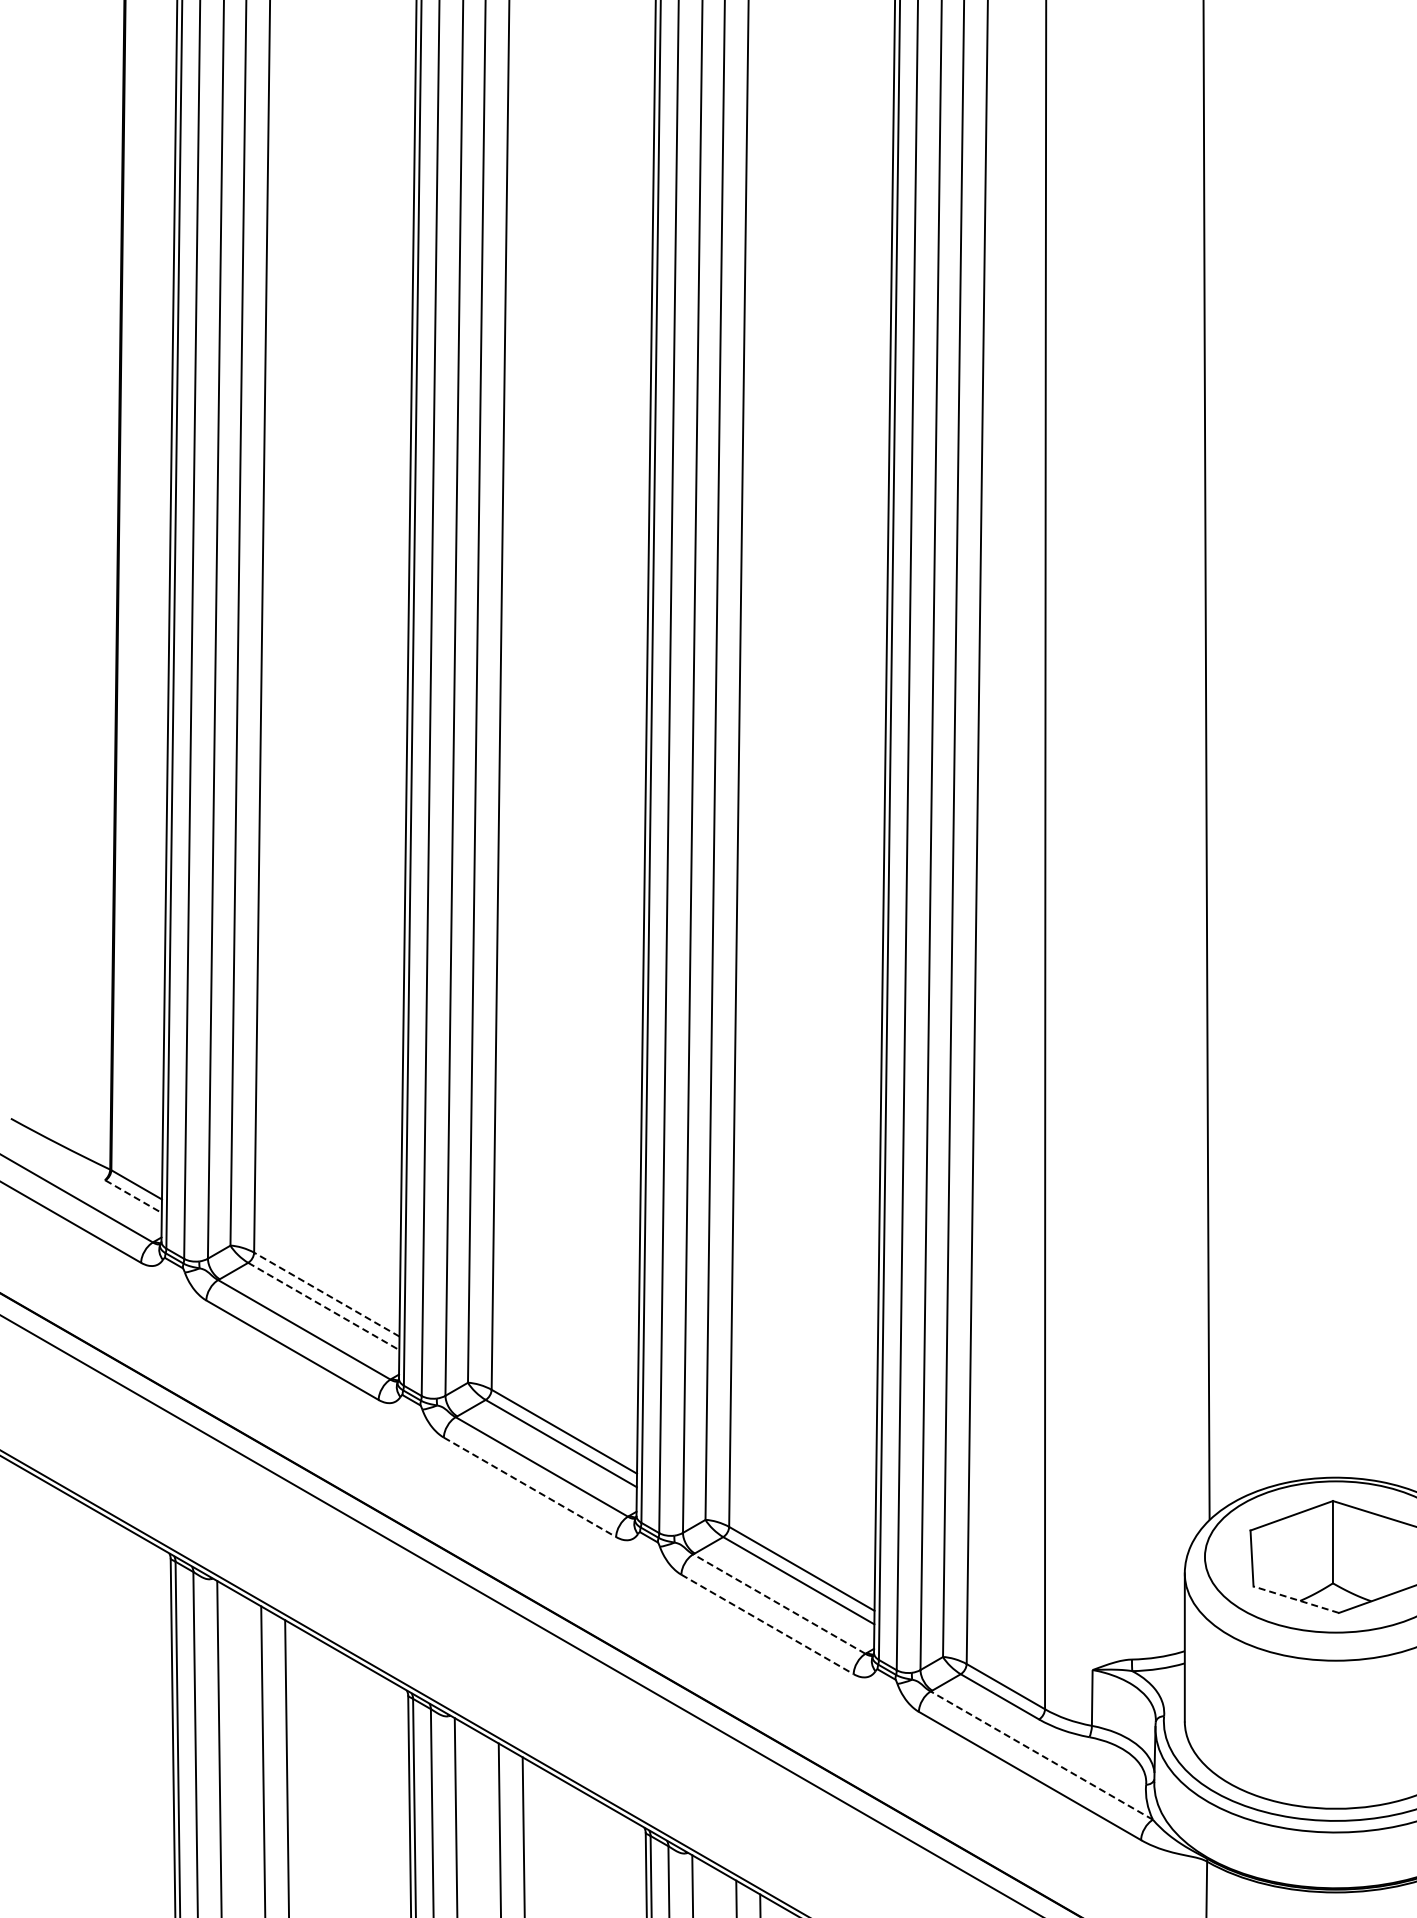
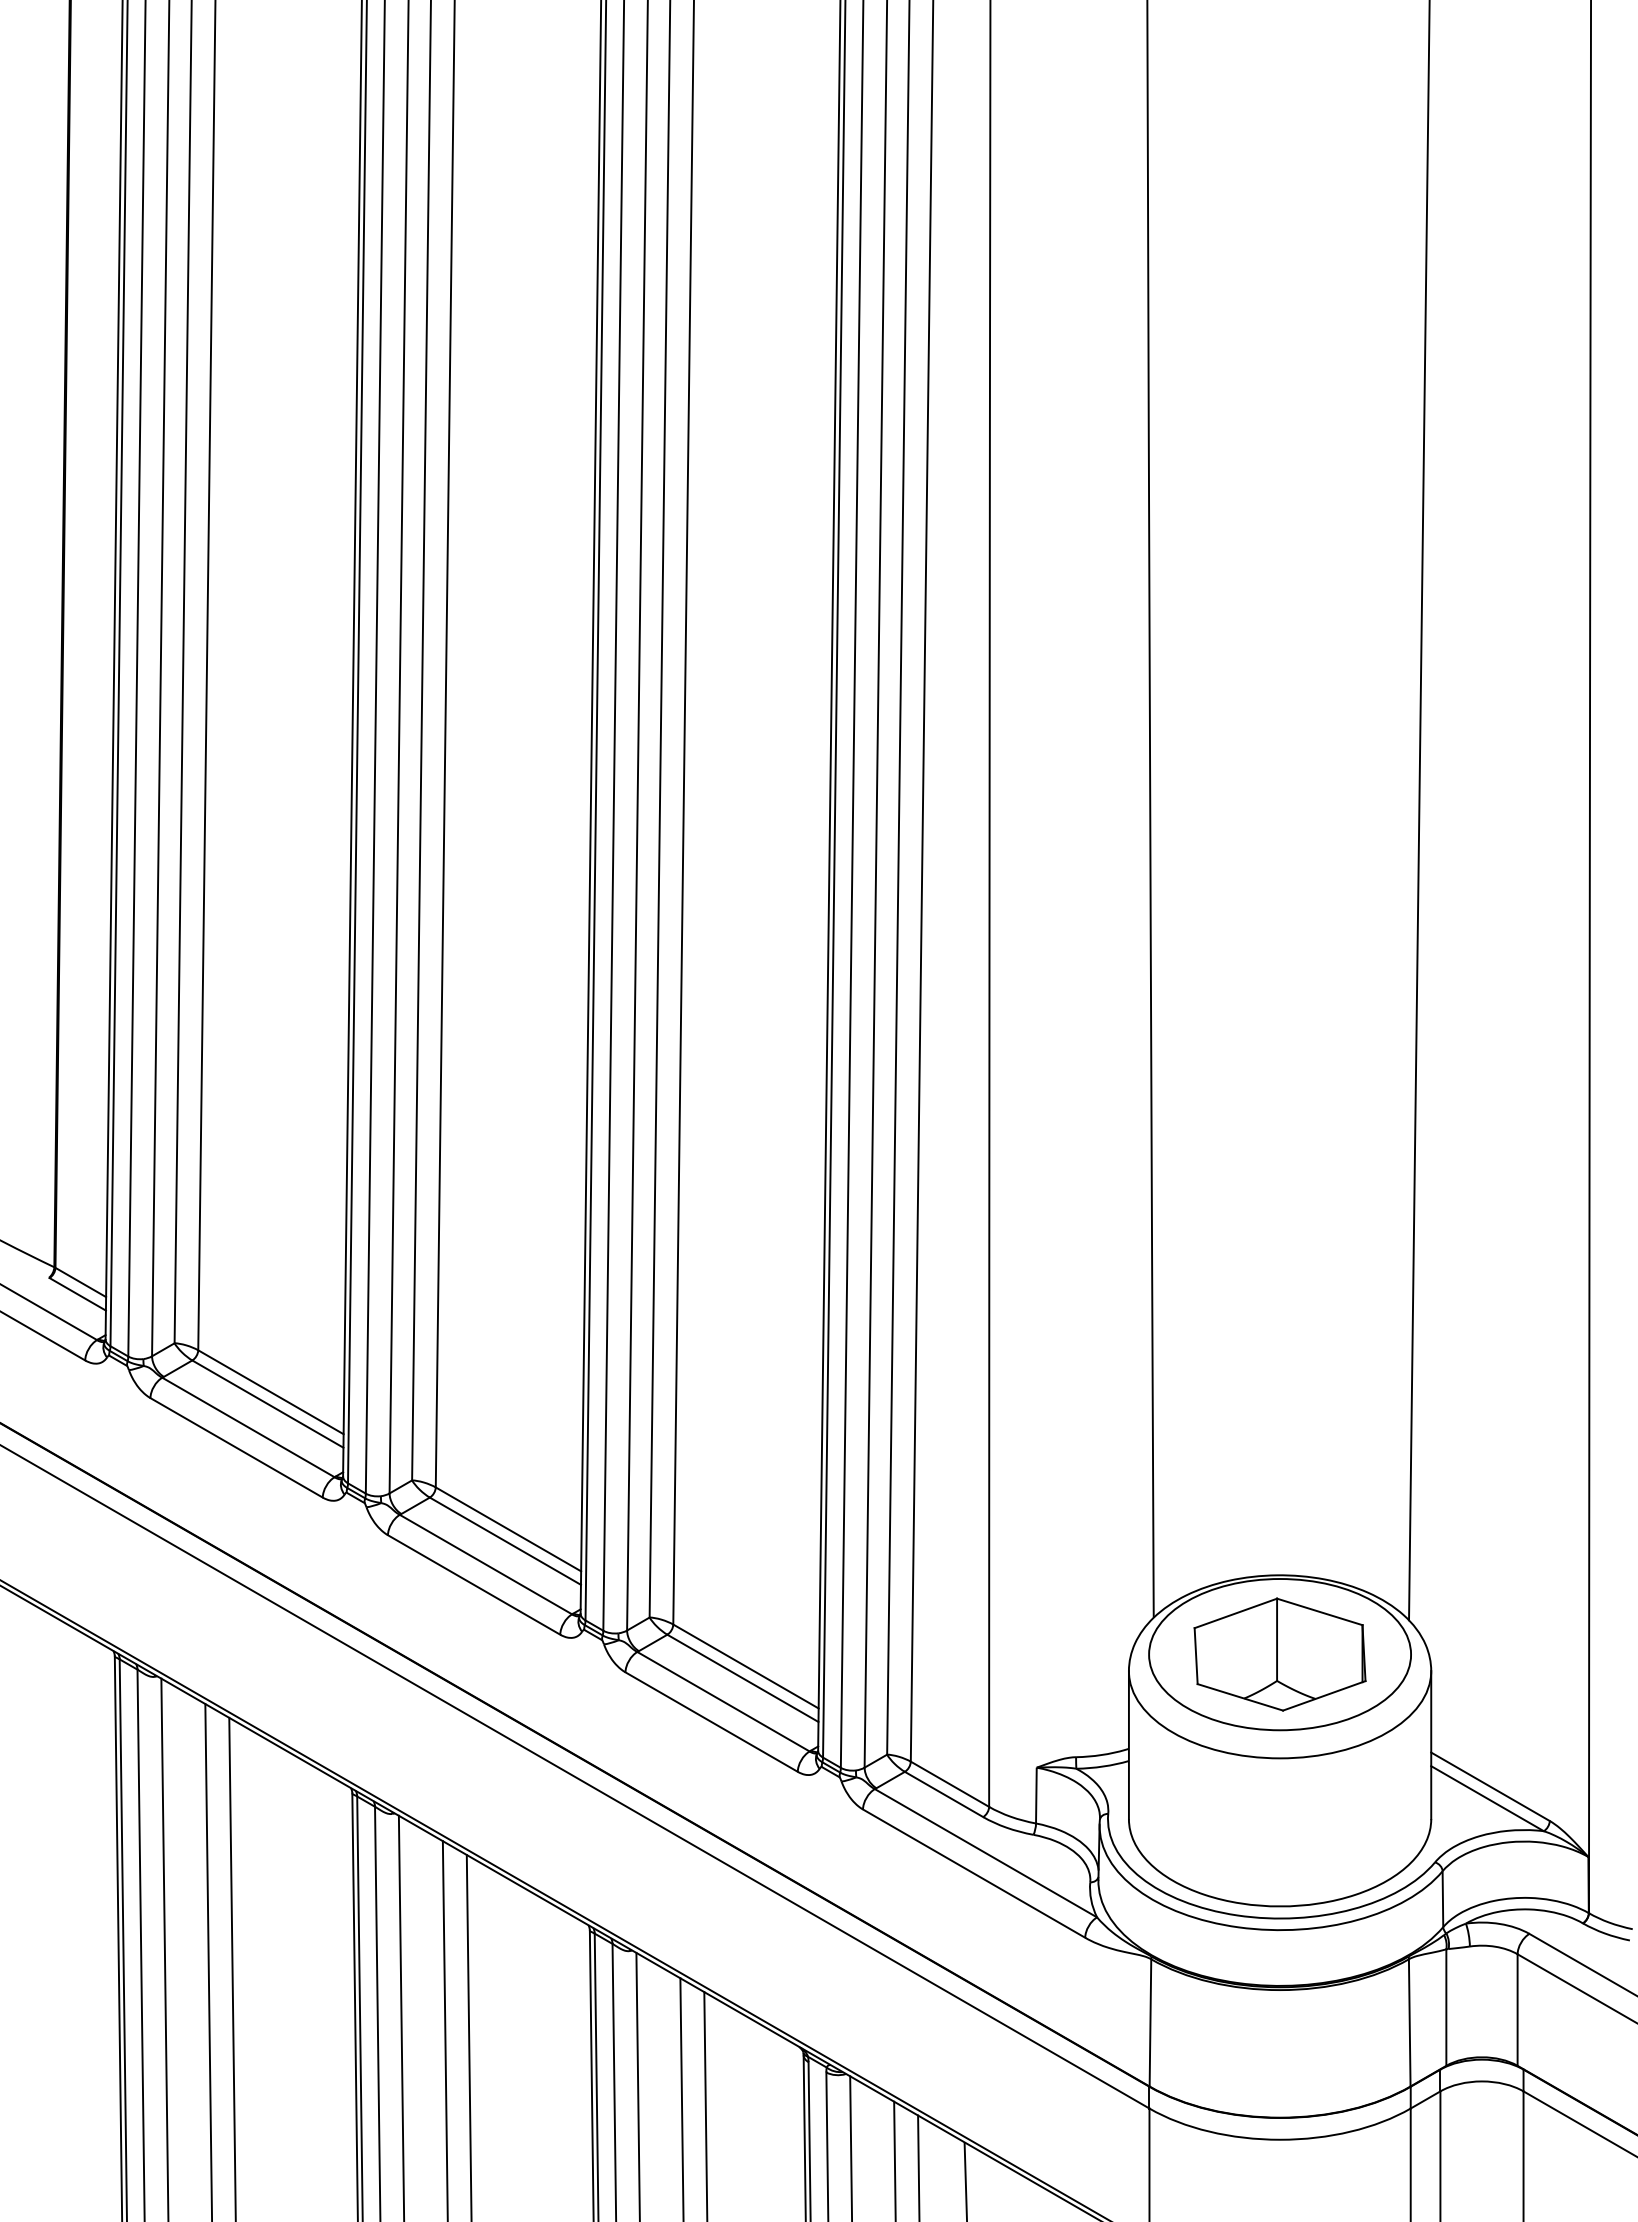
line: (133, 1196) -> (77, 1294), dashed -> solid
line: (326, 1294) -> (270, 1392), dashed -> solid
line: (324, 1306) -> (268, 1404), dashed -> solid
line: (530, 1487) -> (474, 1585), dashed -> solid
line: (1296, 1599) -> (1240, 1697), dashed -> solid
line: (779, 1603) -> (723, 1701), dashed -> solid
line: (768, 1624) -> (712, 1722), dashed -> solid
line: (1041, 1755) -> (985, 1853), dashed -> solid

